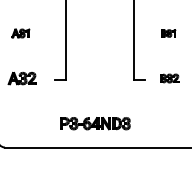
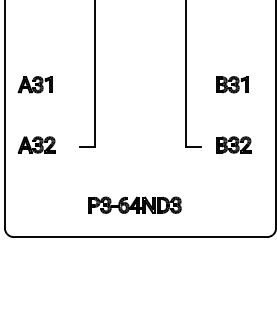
part: (20, 33) -> (34, 84), size x1.43
part: (168, 33) -> (232, 84), size x1.67
part: (169, 78) -> (233, 144), size x1.43

